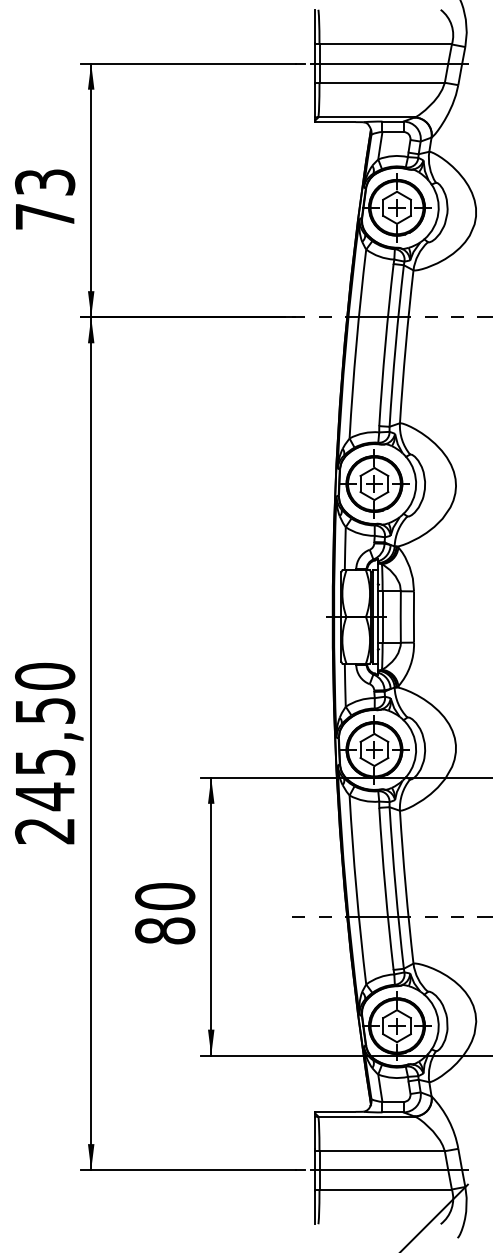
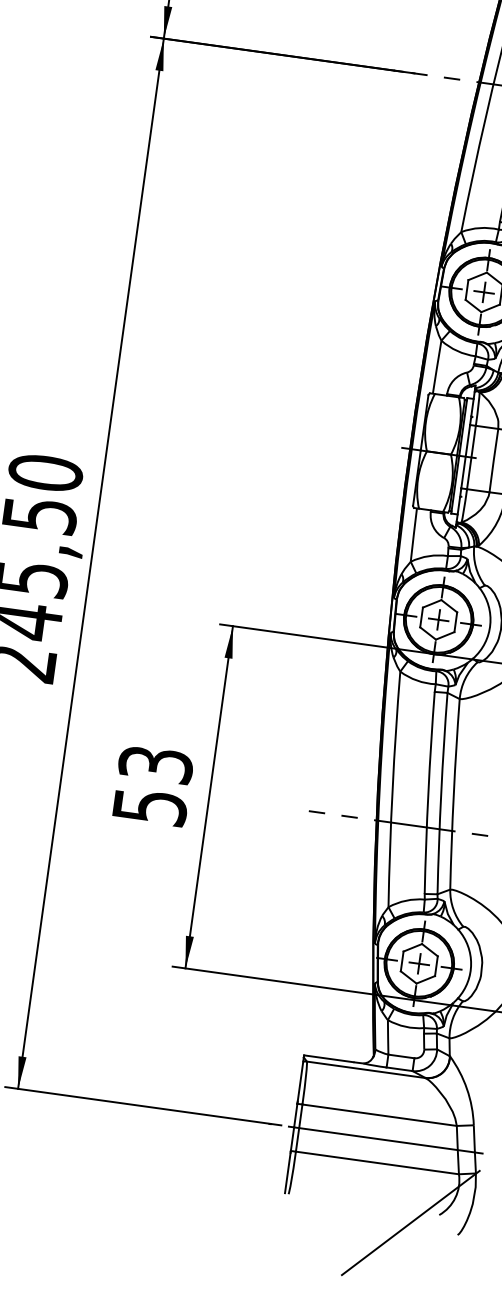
text: (165, 913) -> (153, 785), 80 -> 53

